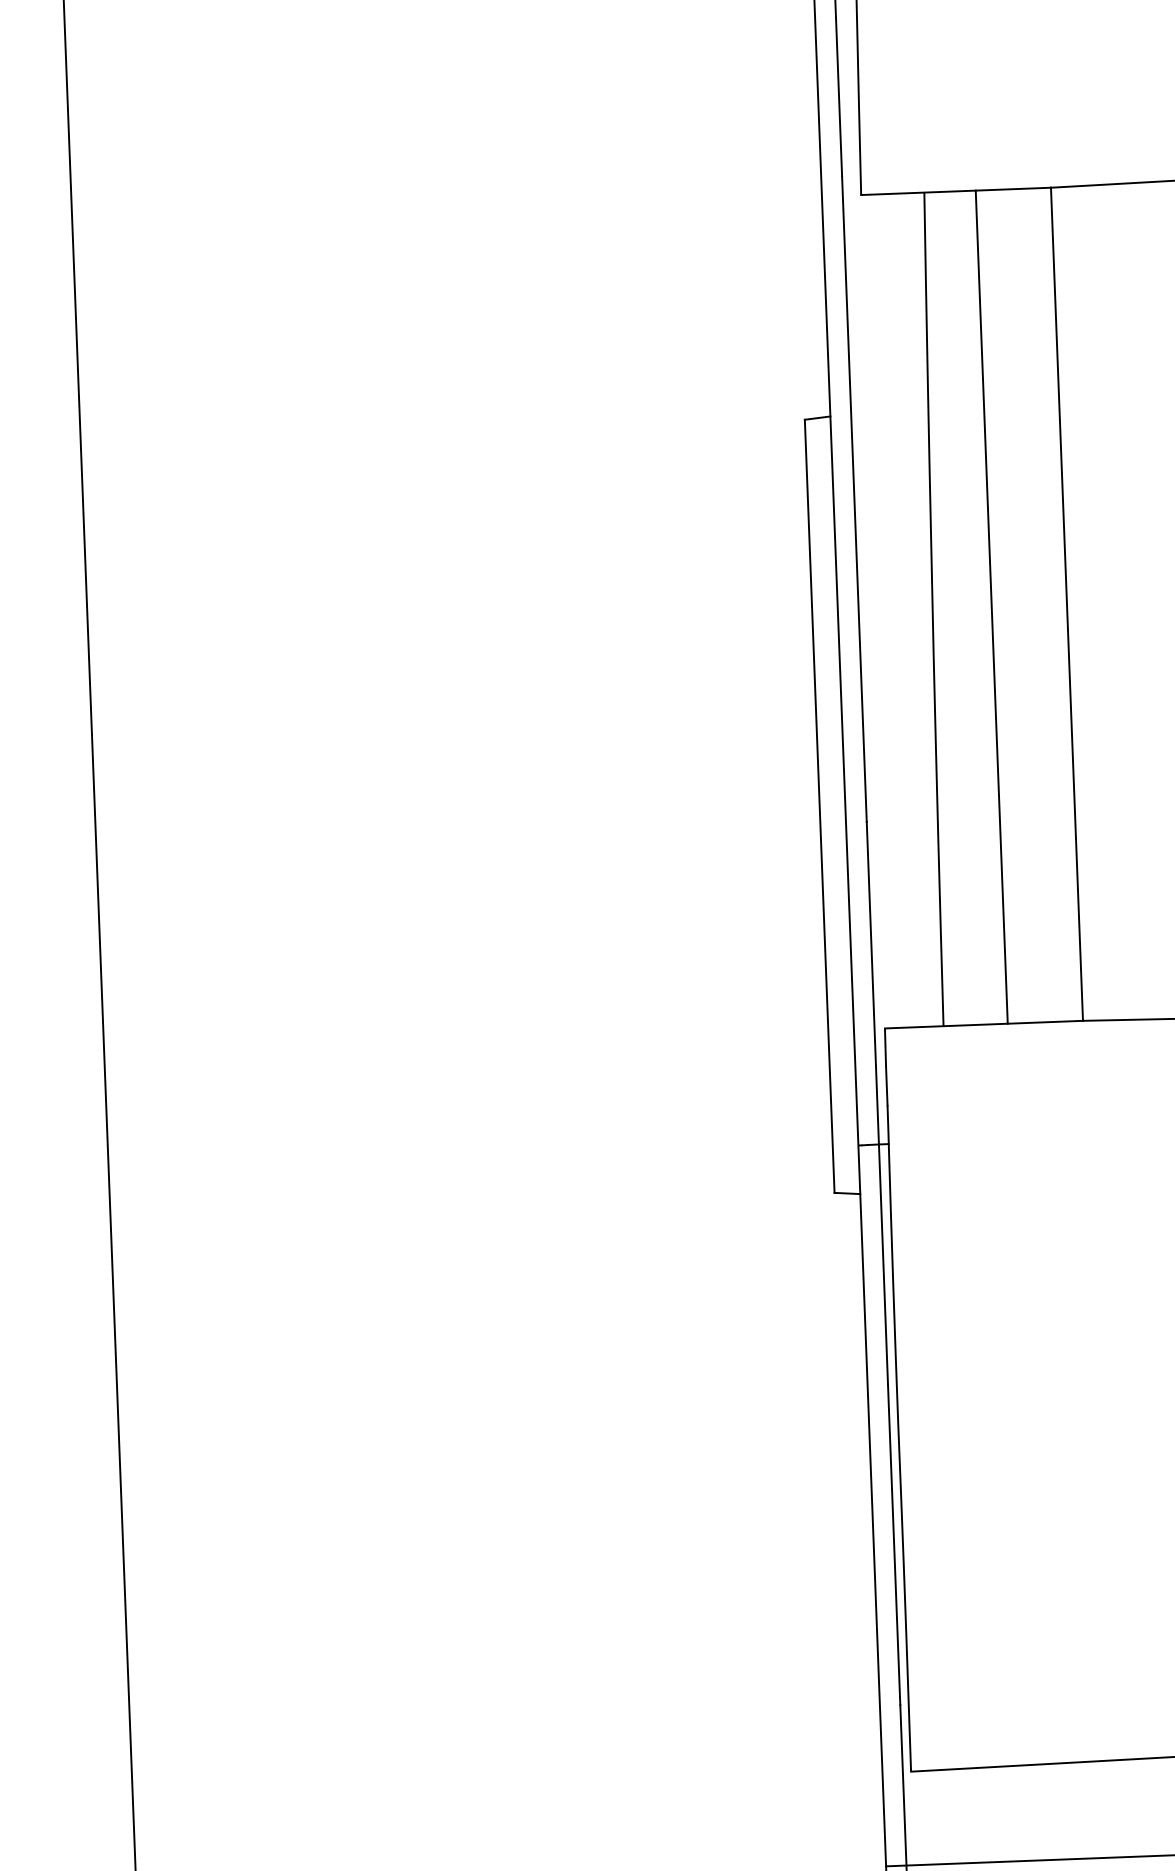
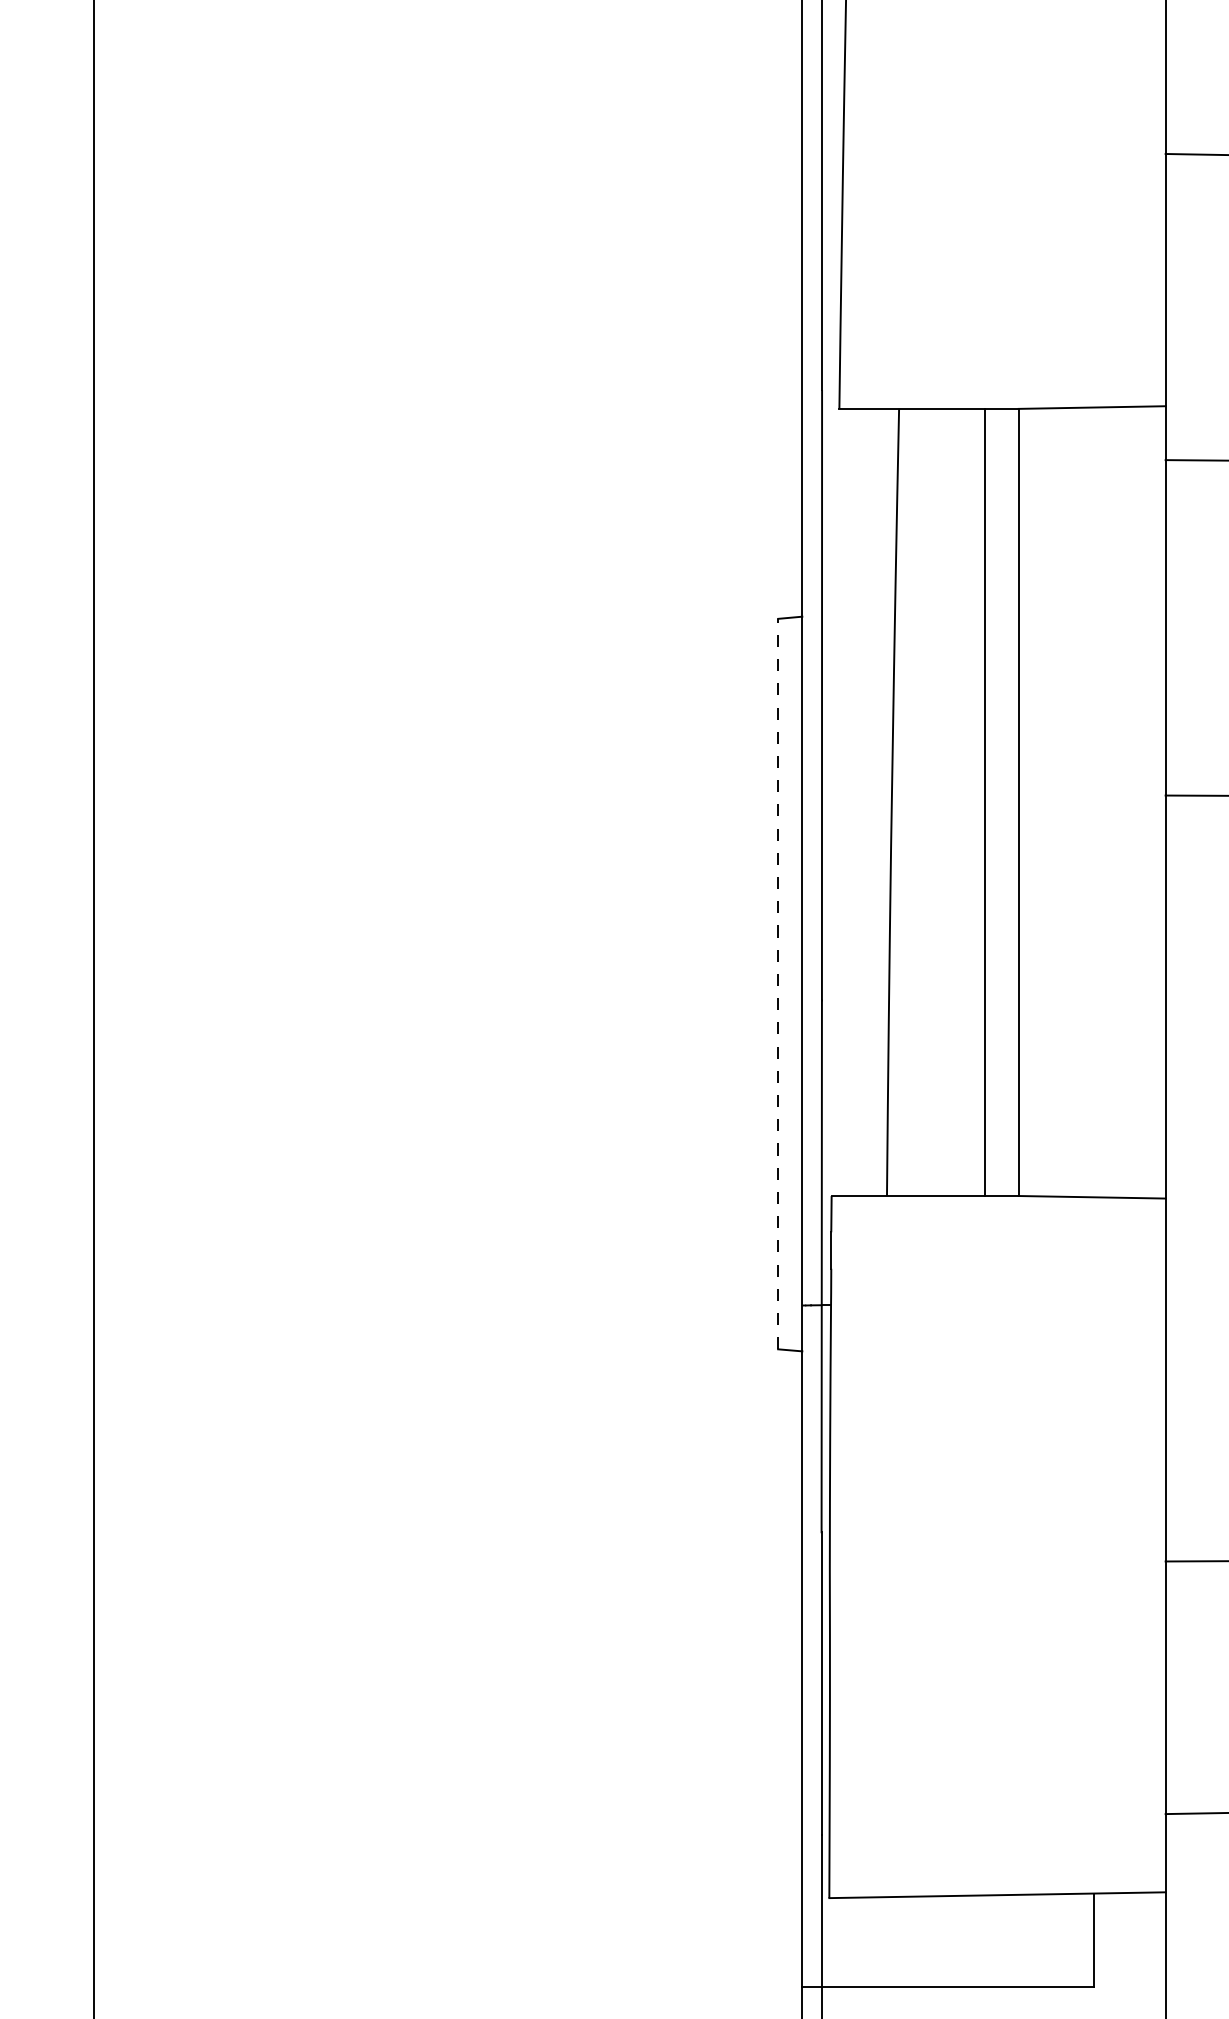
line: (991, 607) -> (984, 802), moved
line: (820, 805) -> (778, 983), solid -> dashed

